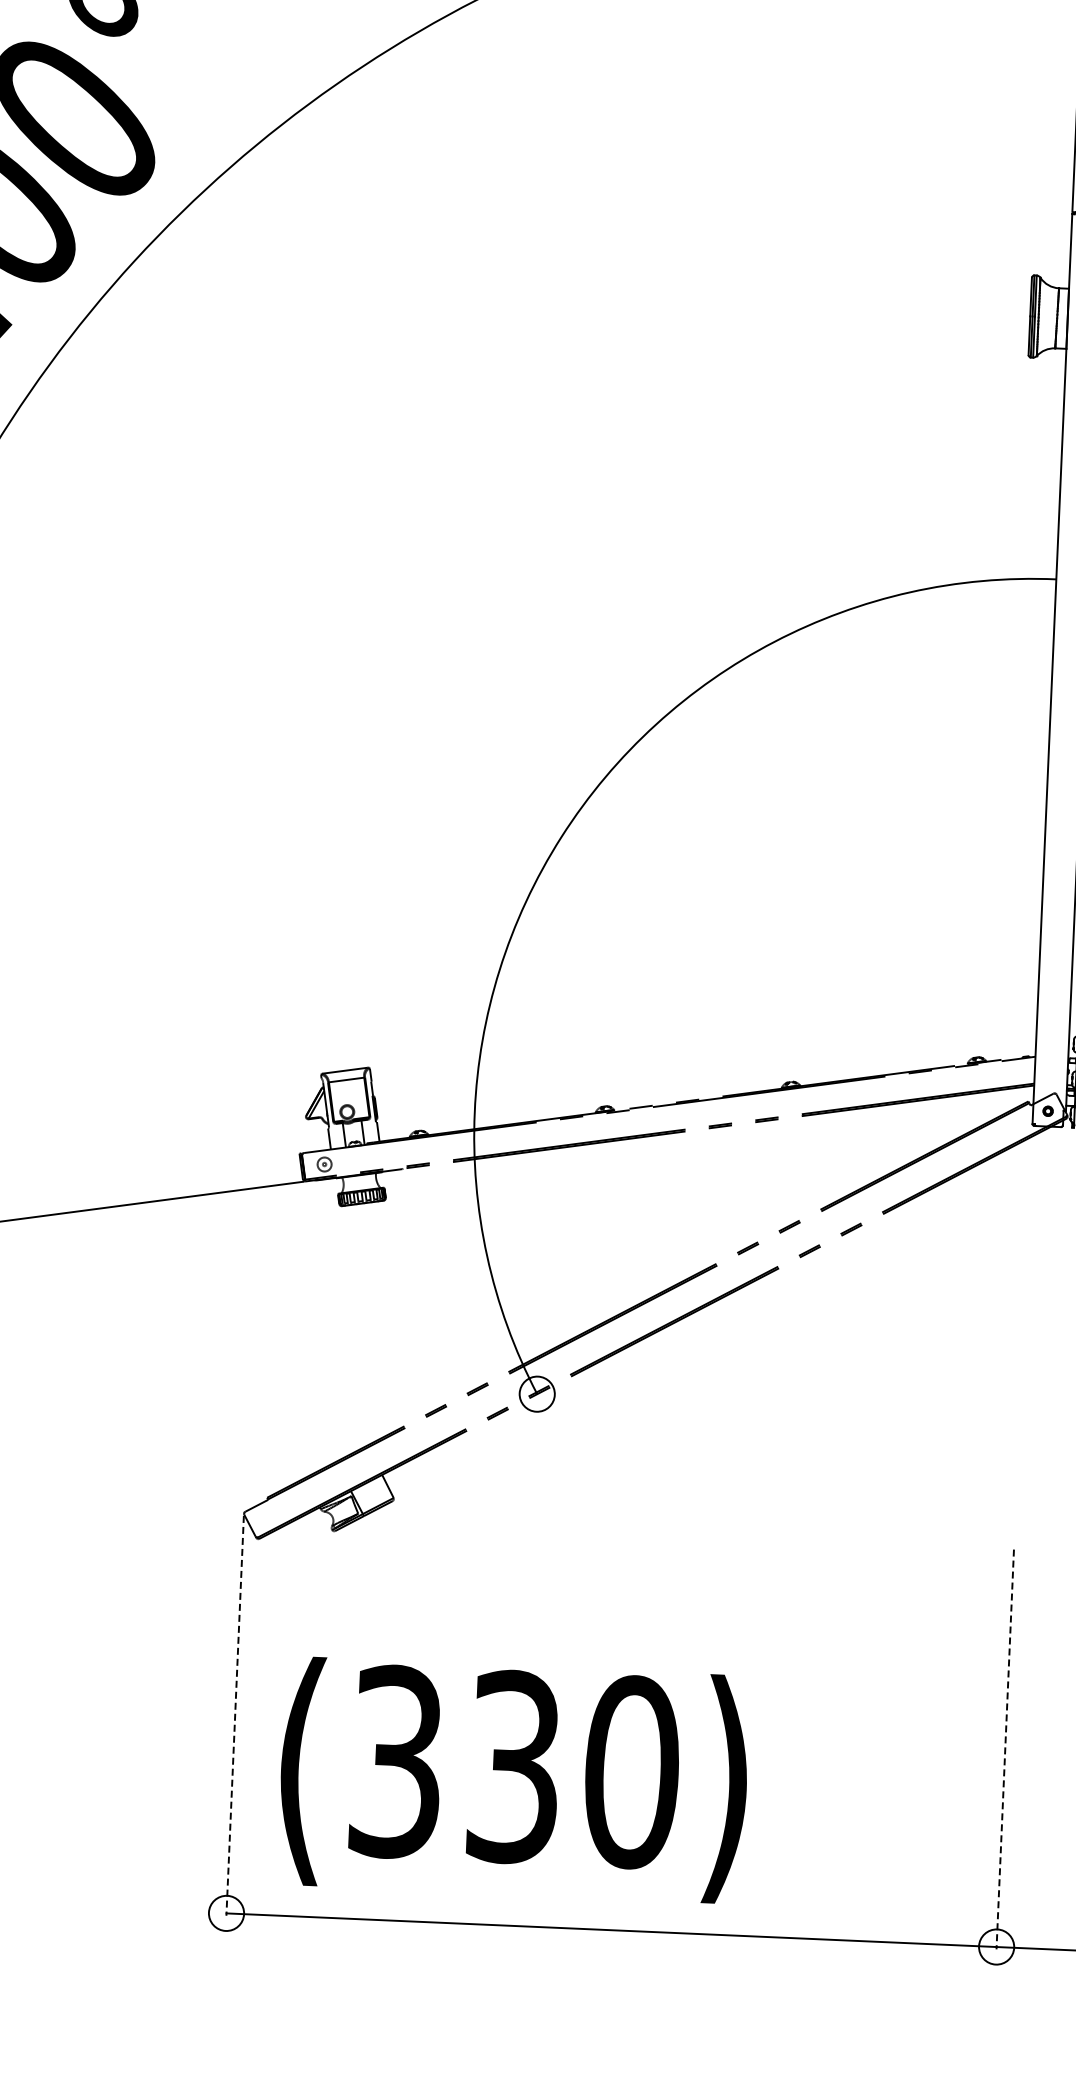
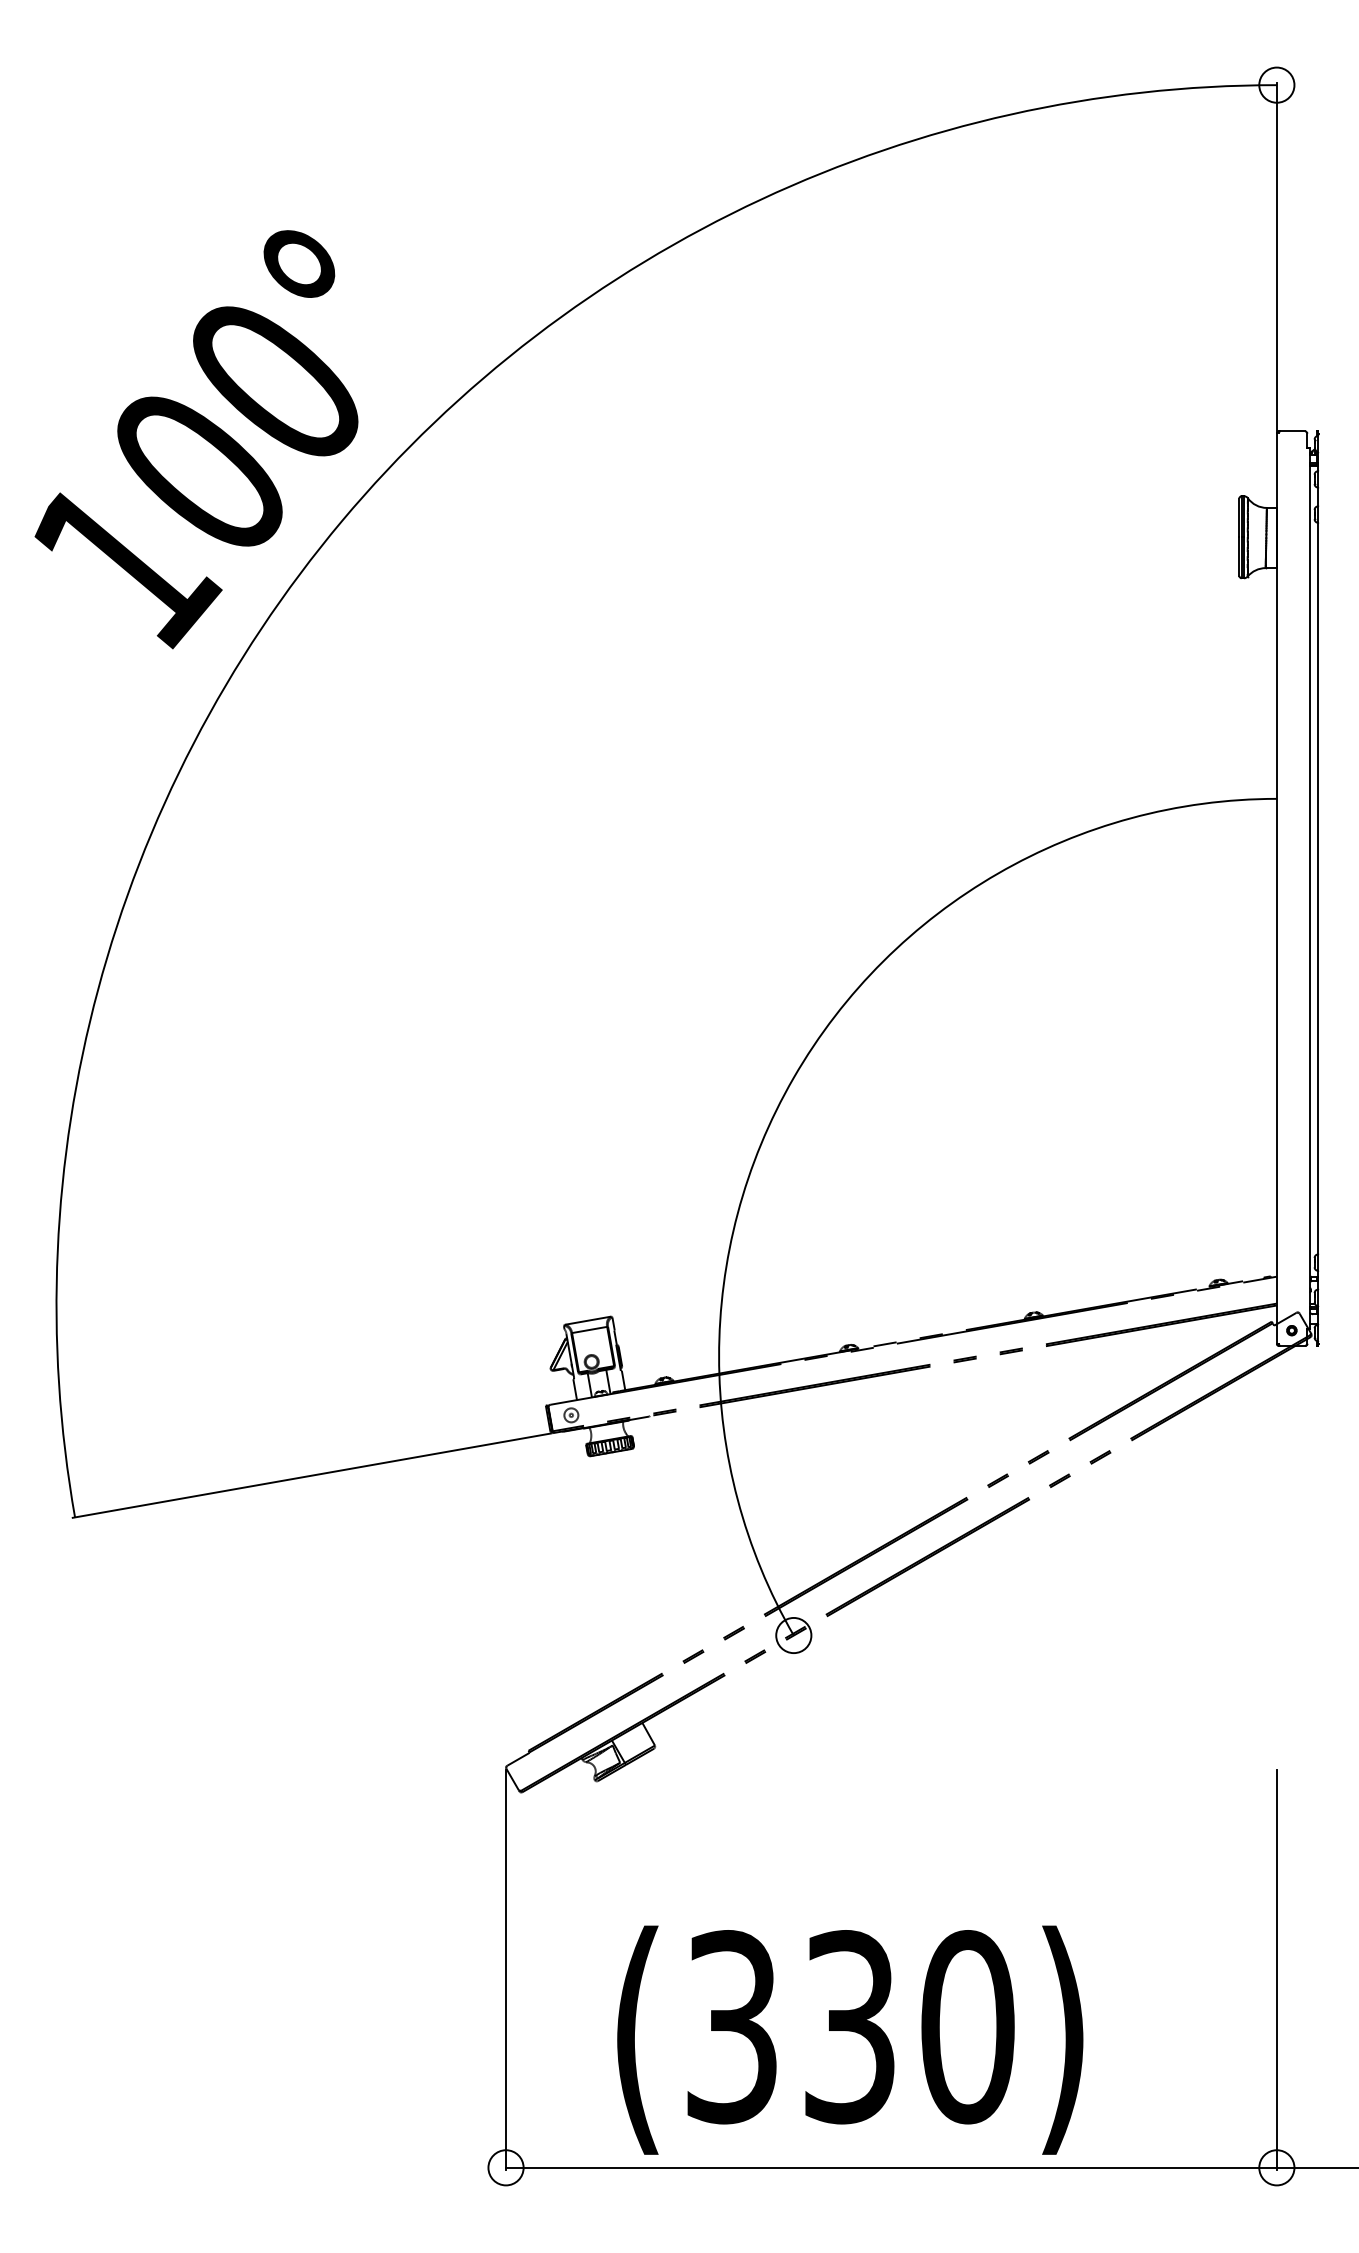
line: (235, 1716) -> (506, 1970), dashed -> solid
line: (1004, 1749) -> (1276, 1970), dashed -> solid
text: (514, 1779) -> (850, 2039), moved

